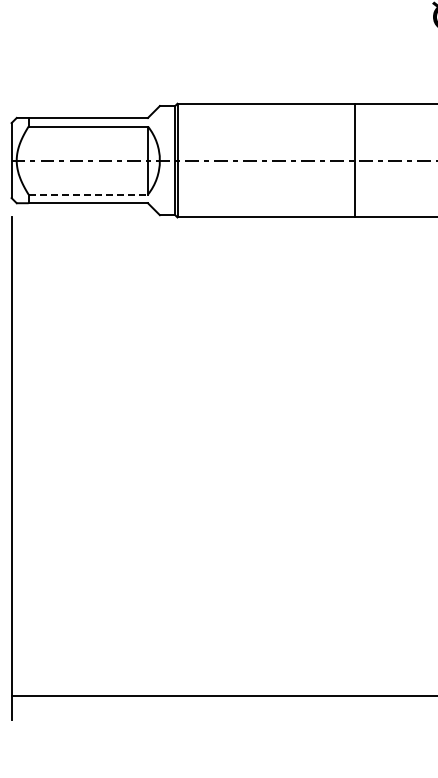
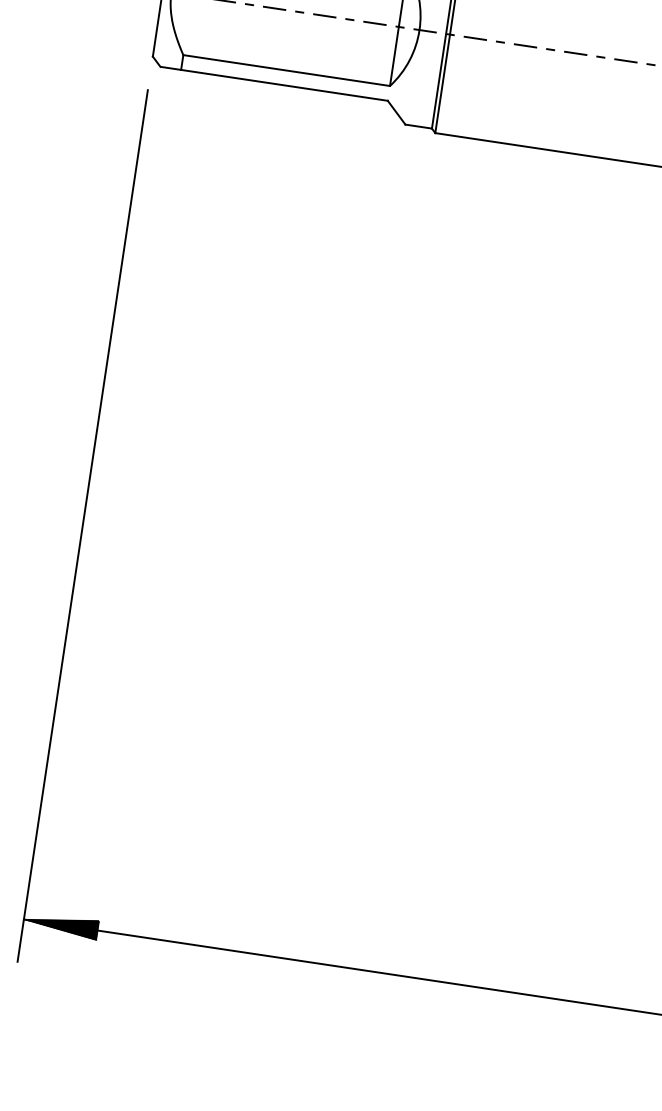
line: (88, 194) -> (287, 70), dashed -> solid
hatch: (32, 695) -> (60, 923), added

